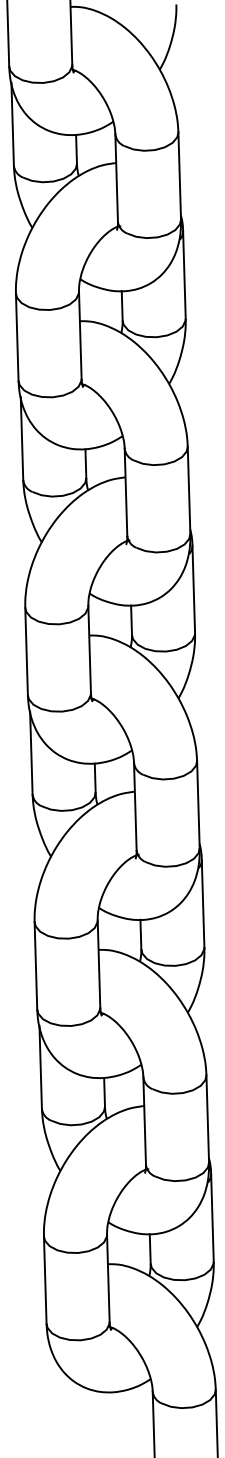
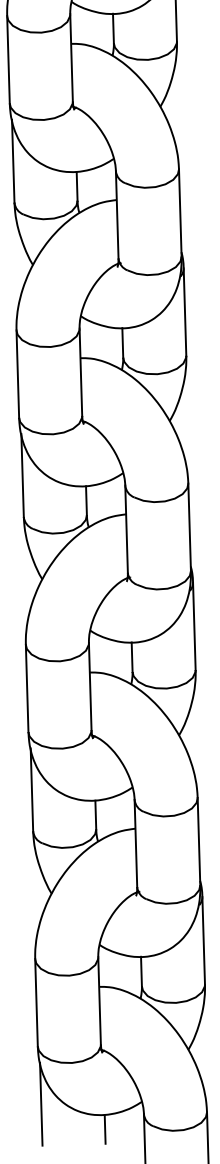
line: (49, 1381) -> (40, 1104), added
line: (113, 1406) -> (104, 1129), added

